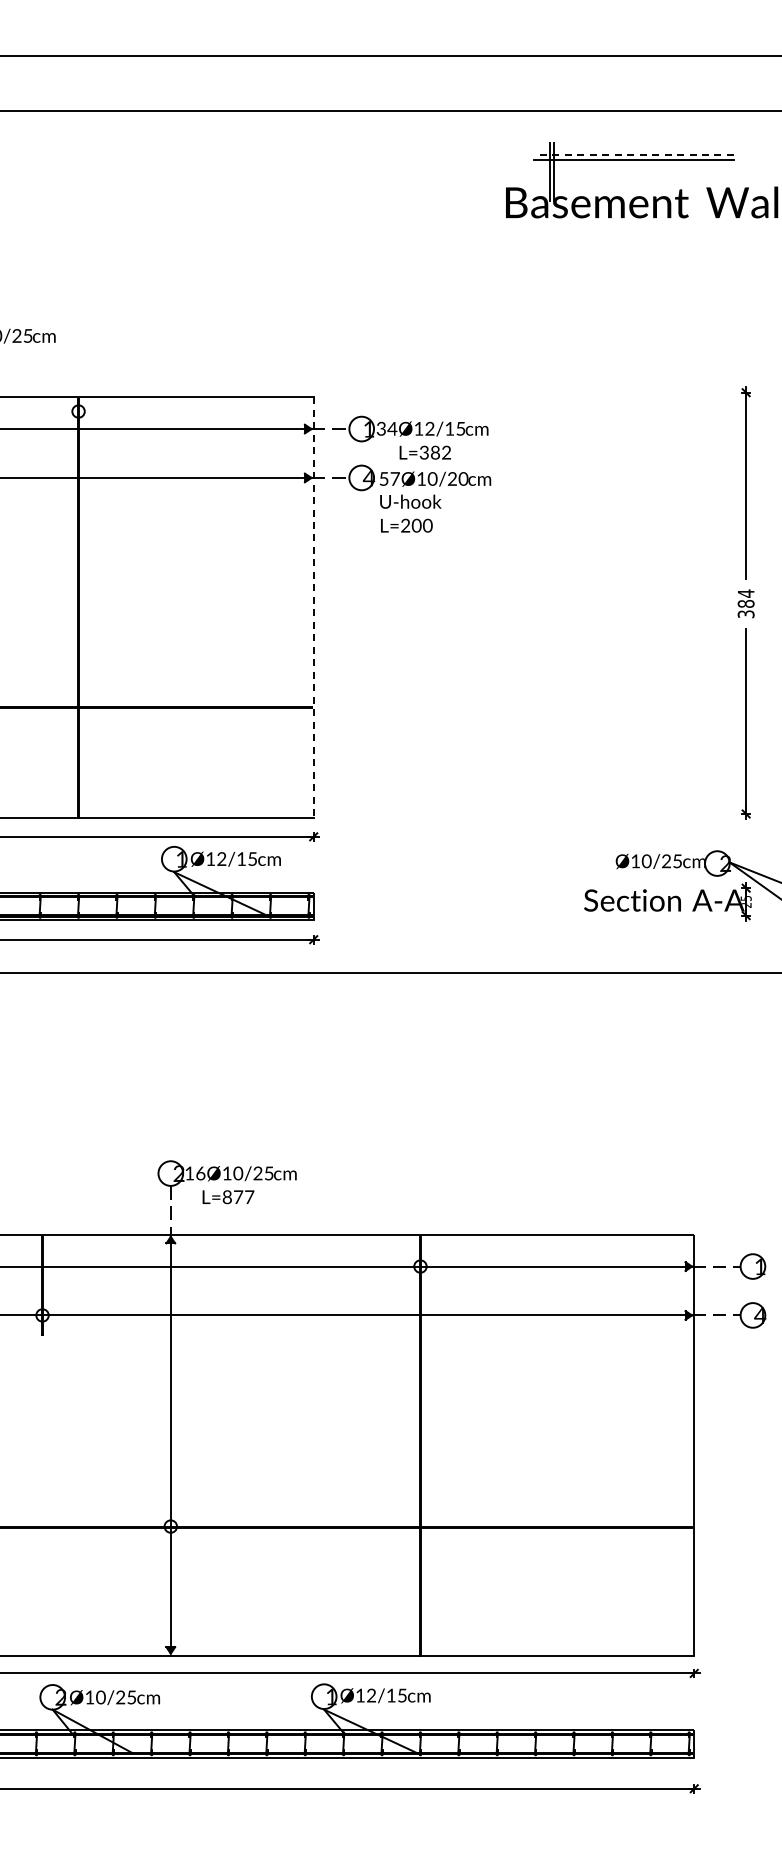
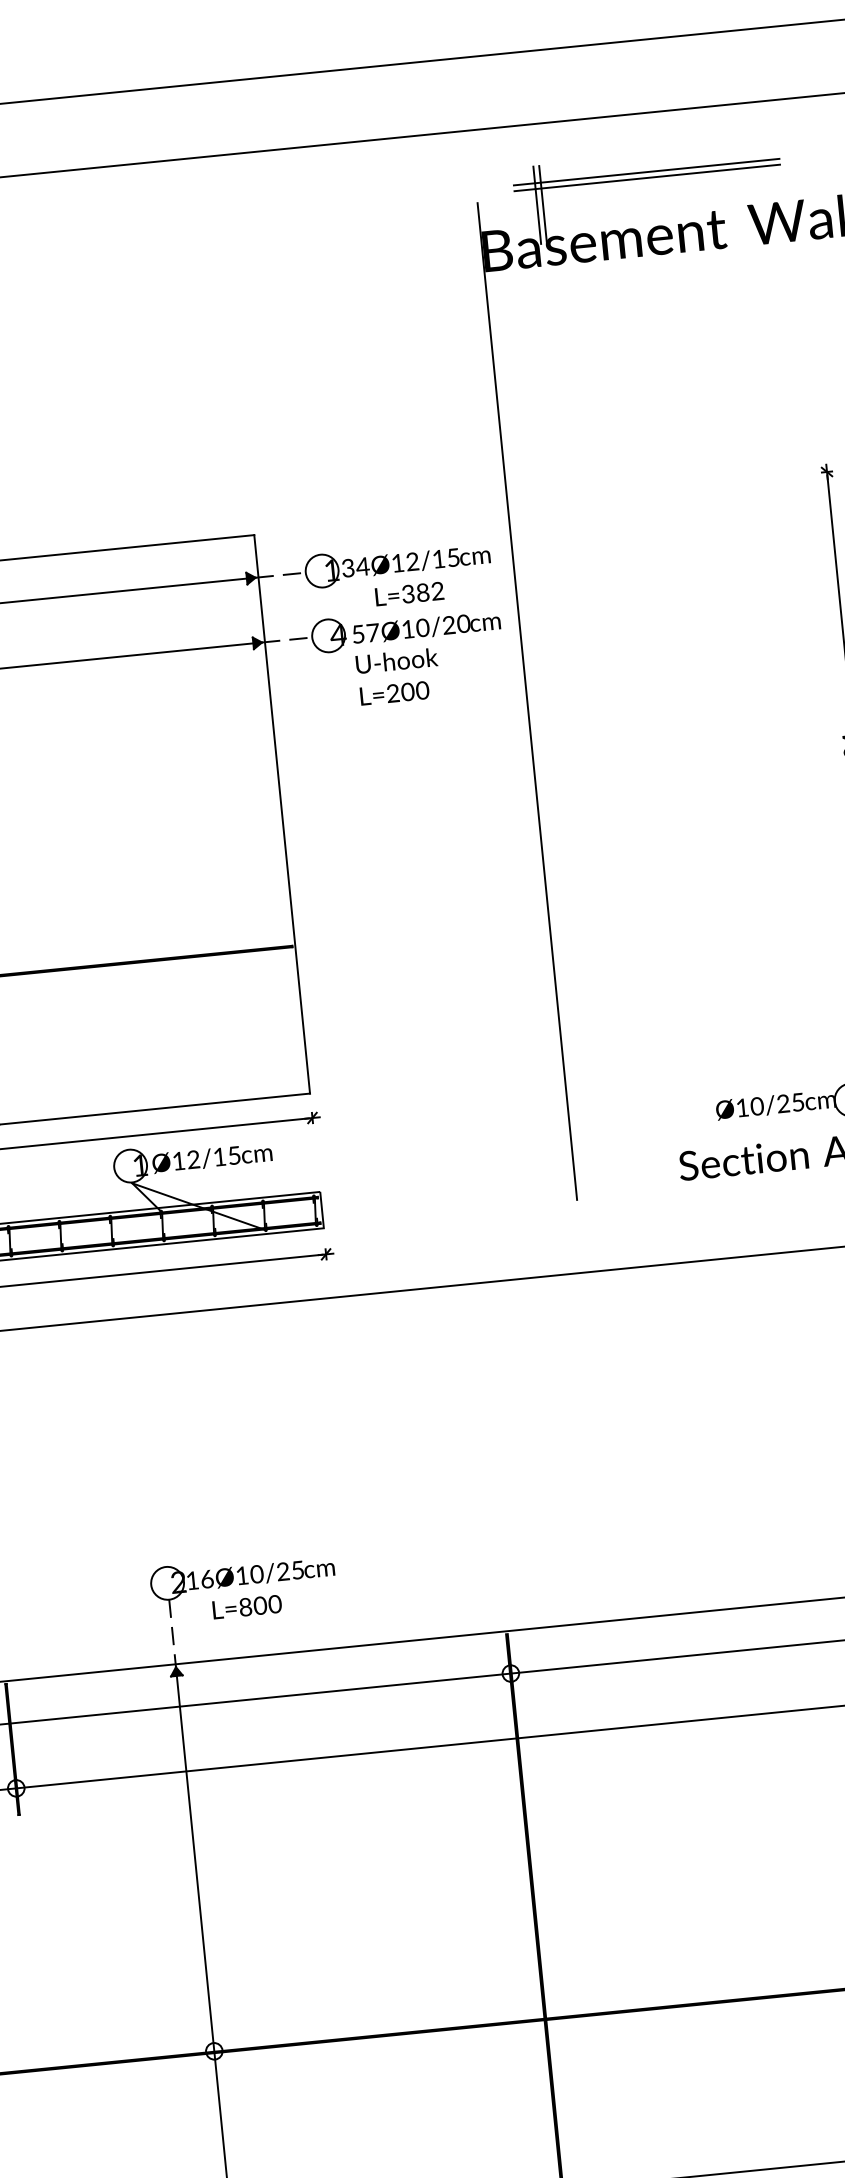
line: (633, 155) -> (646, 172), dashed -> solid
line: (505, 541) -> (527, 701), added
line: (313, 607) -> (281, 814), dashed -> solid
text: (243, 1197) -> (267, 1605), L=877 -> L=800

